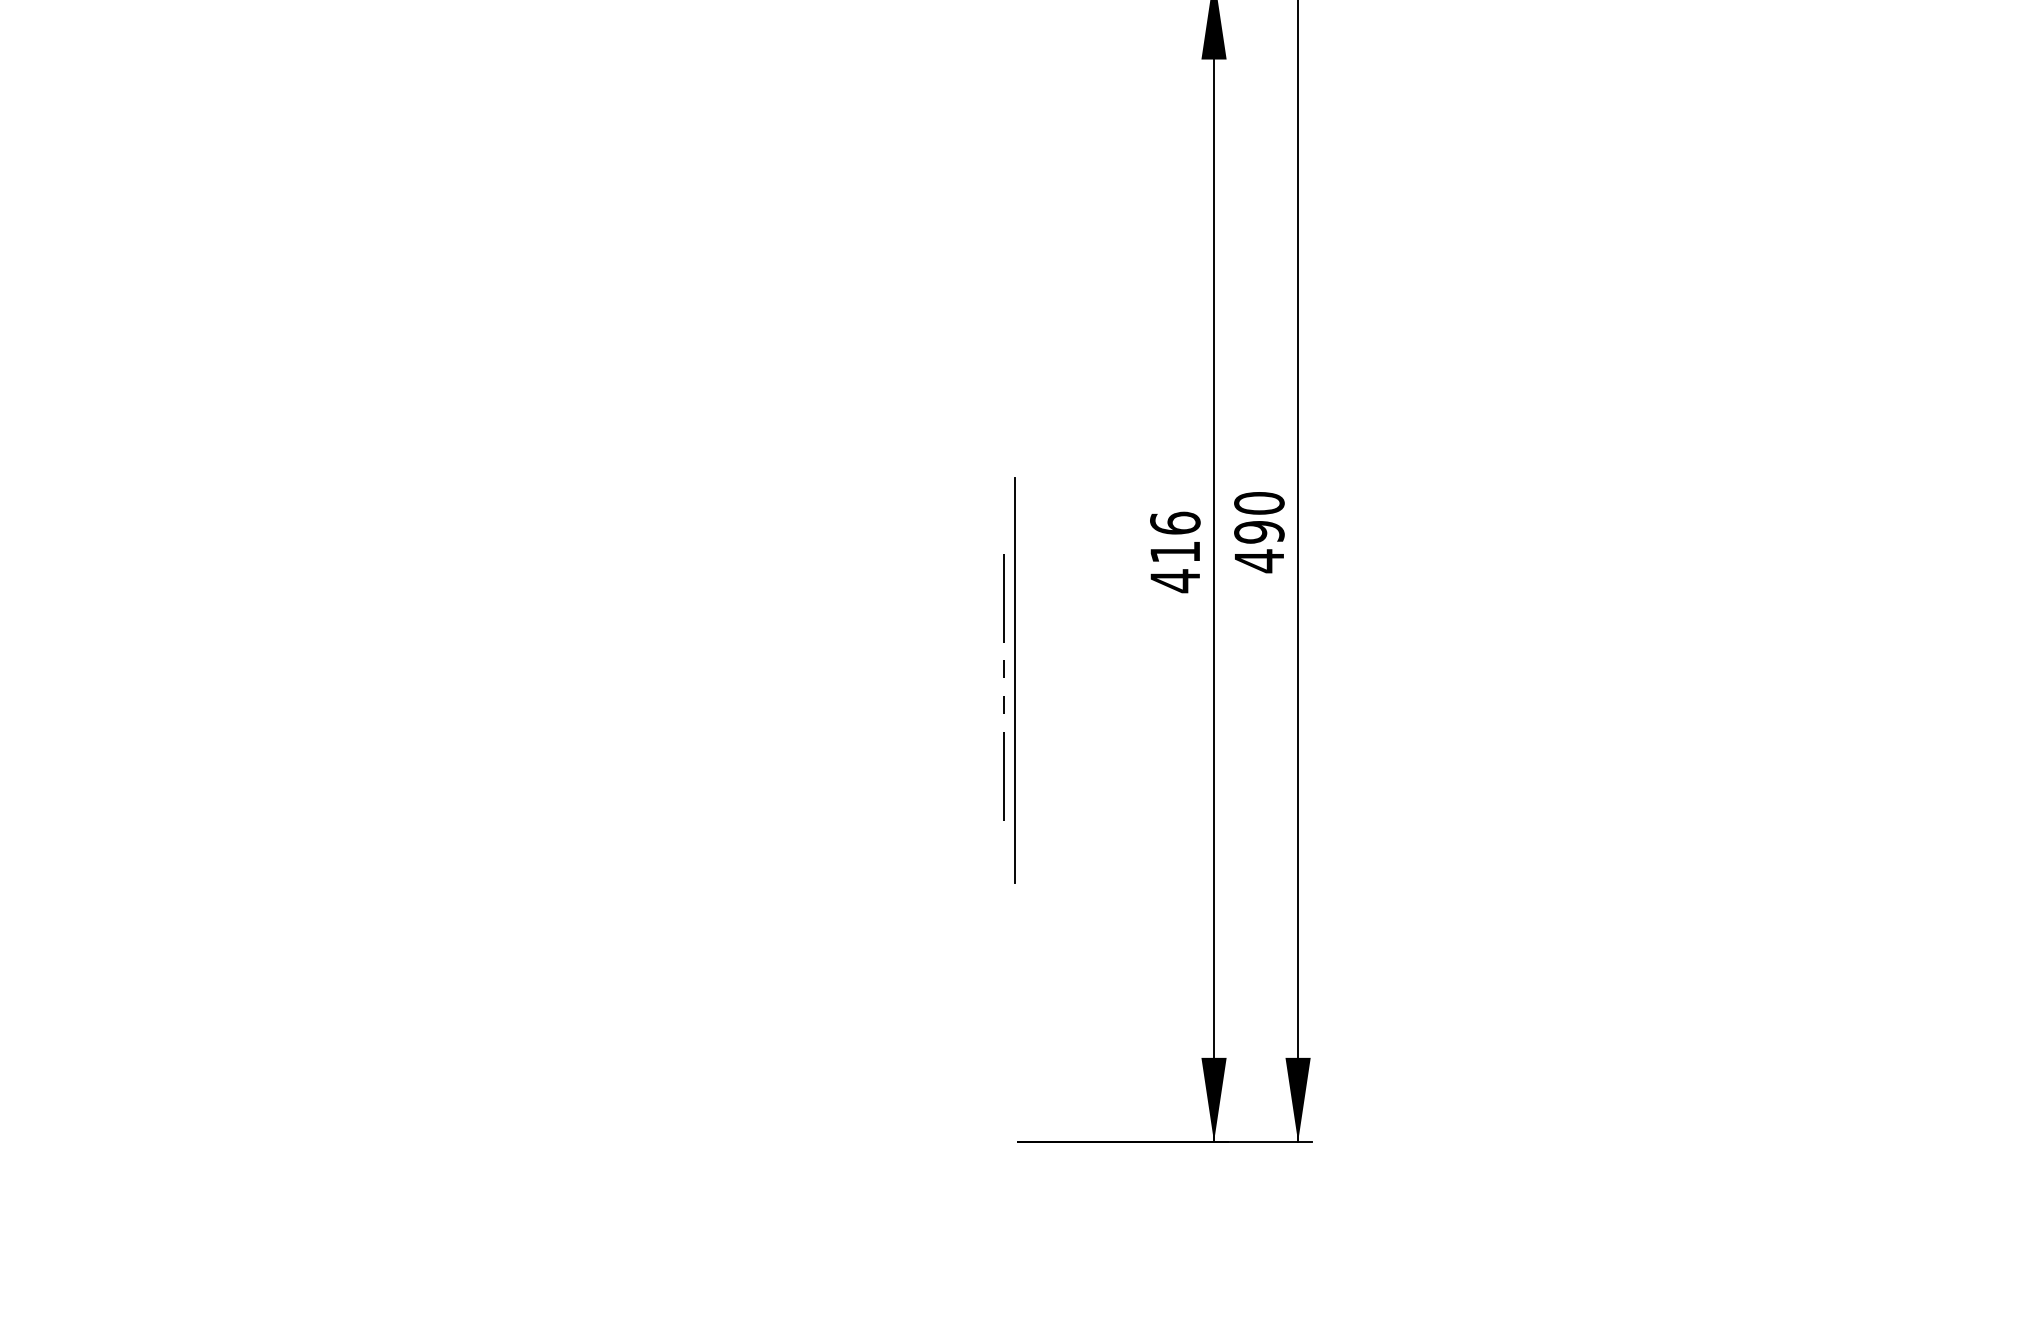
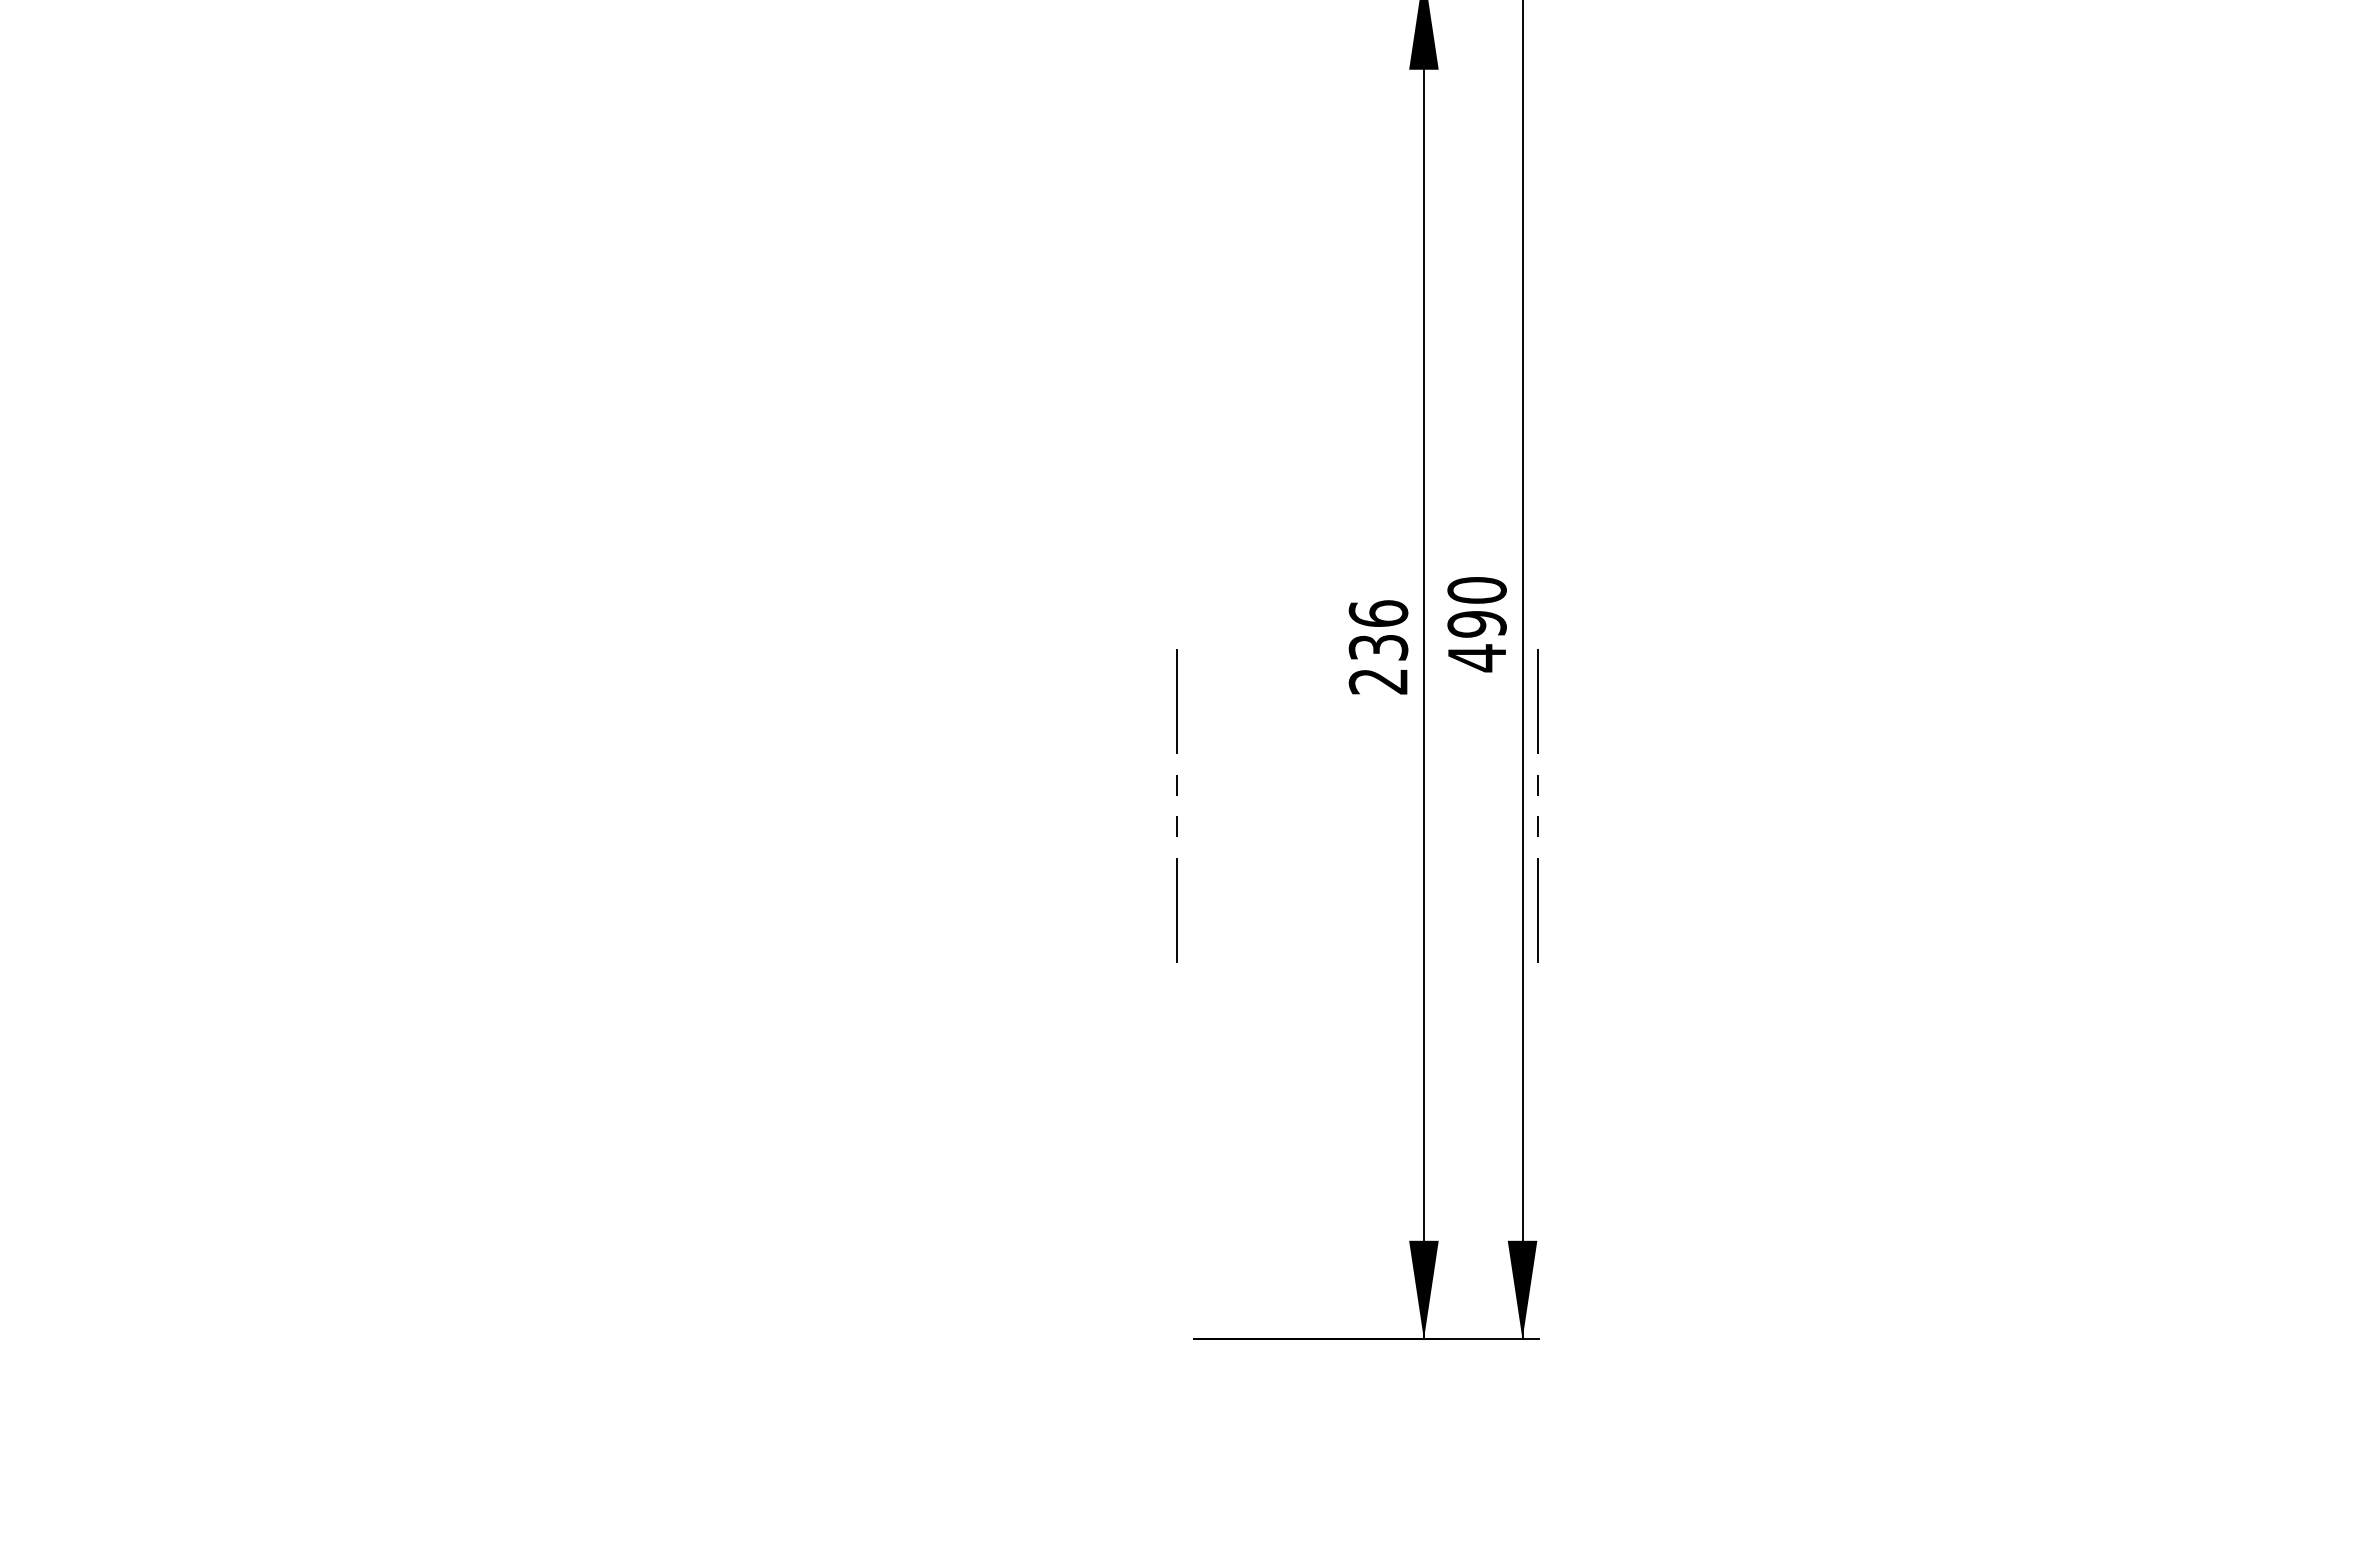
text: (1175, 567) -> (1378, 665), 416 -> 236
line: (1310, 678) -> (1537, 795), added
line: (1015, 680) -> (1190, 798), removed

